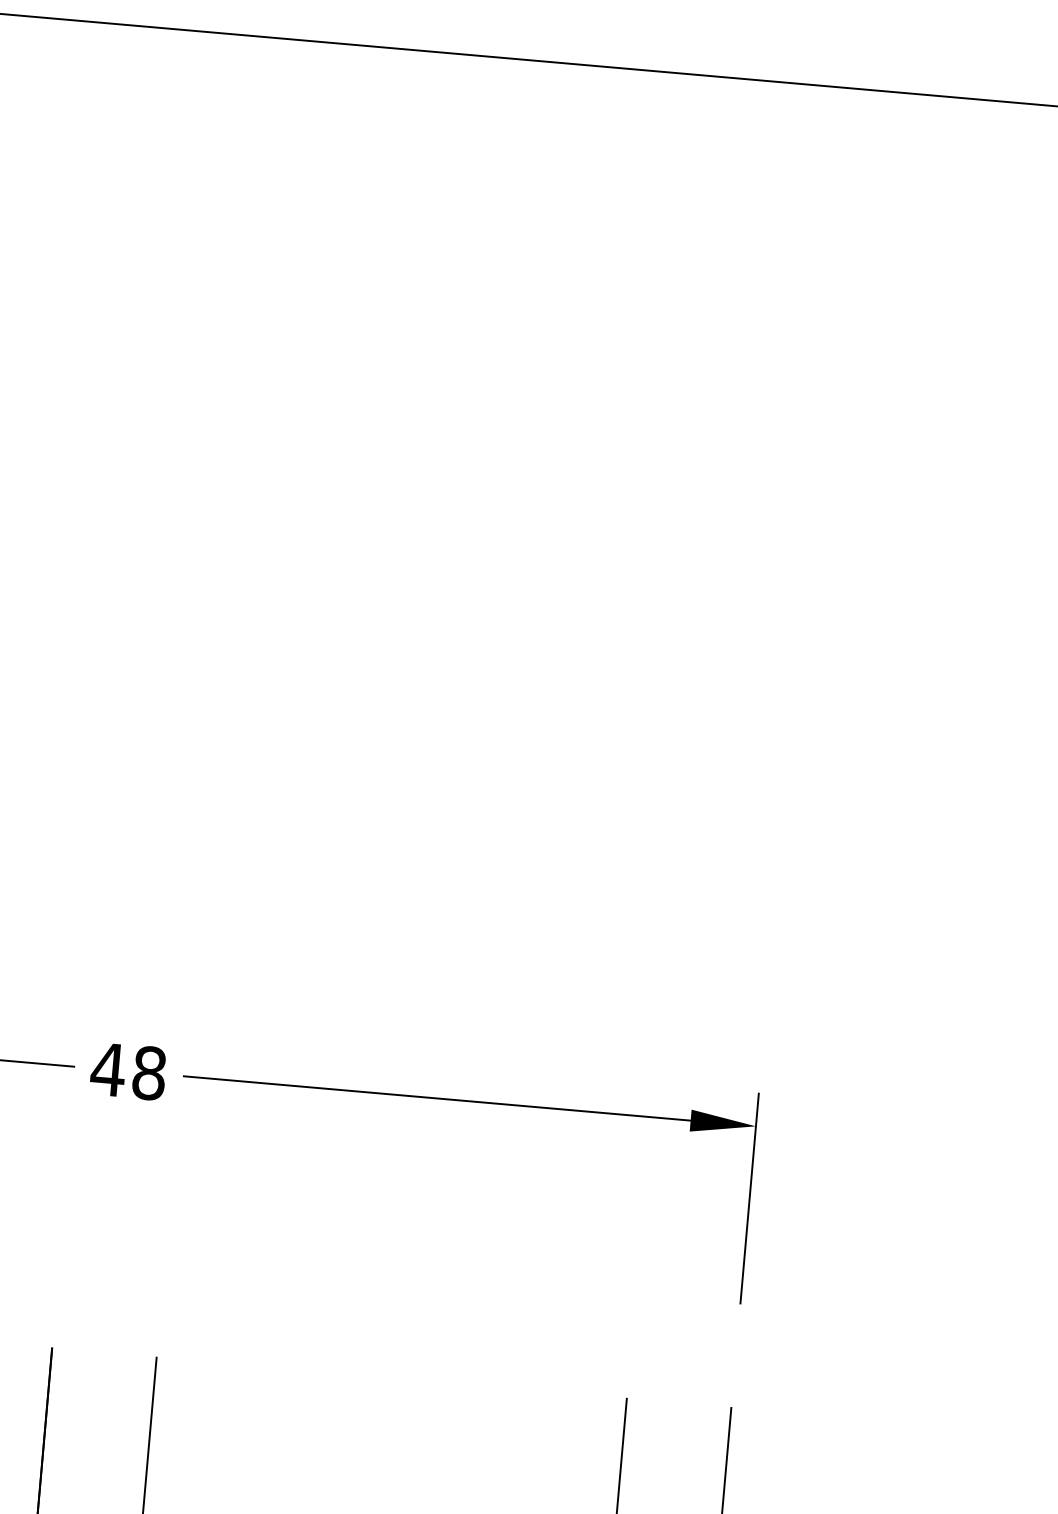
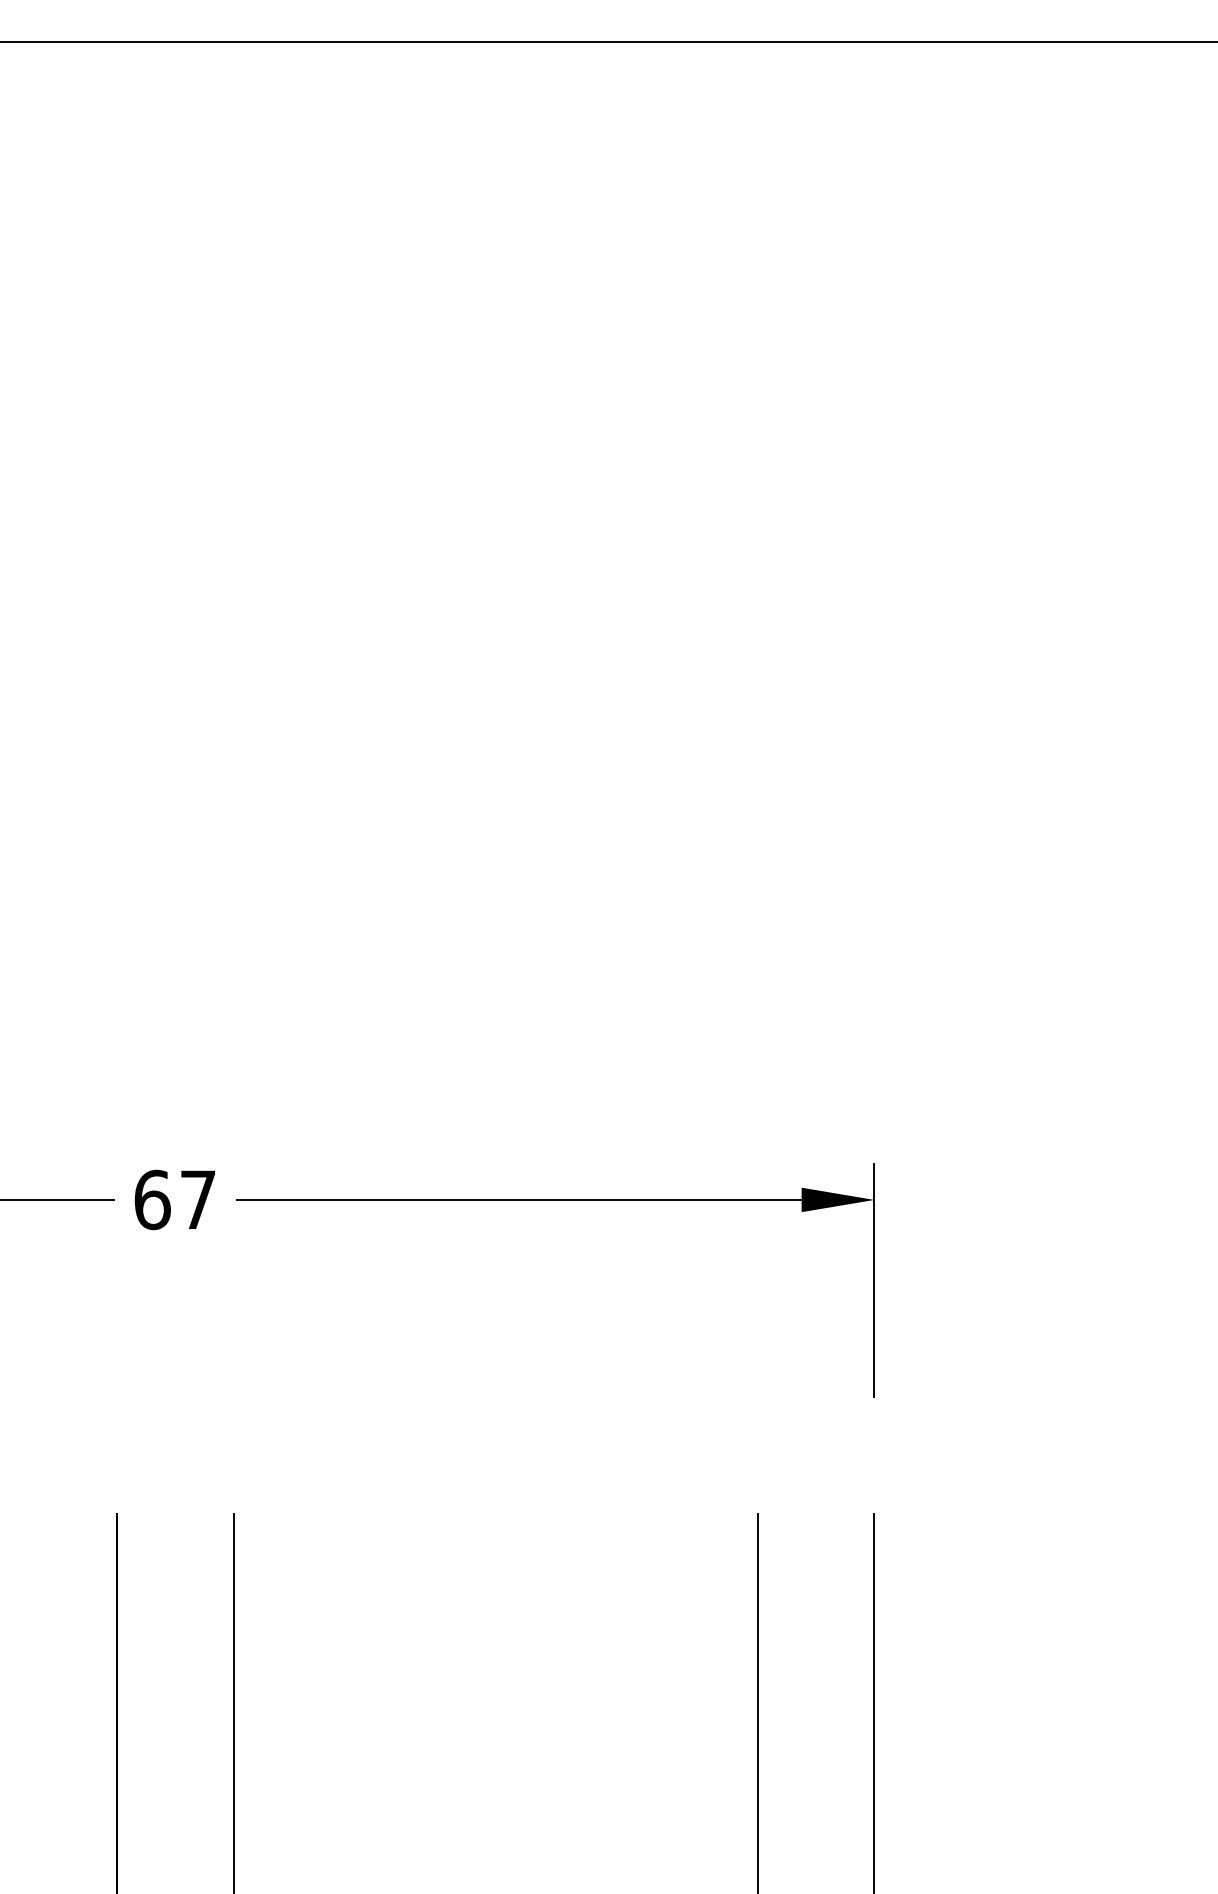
text: (128, 1071) -> (174, 1199), 48 -> 67

